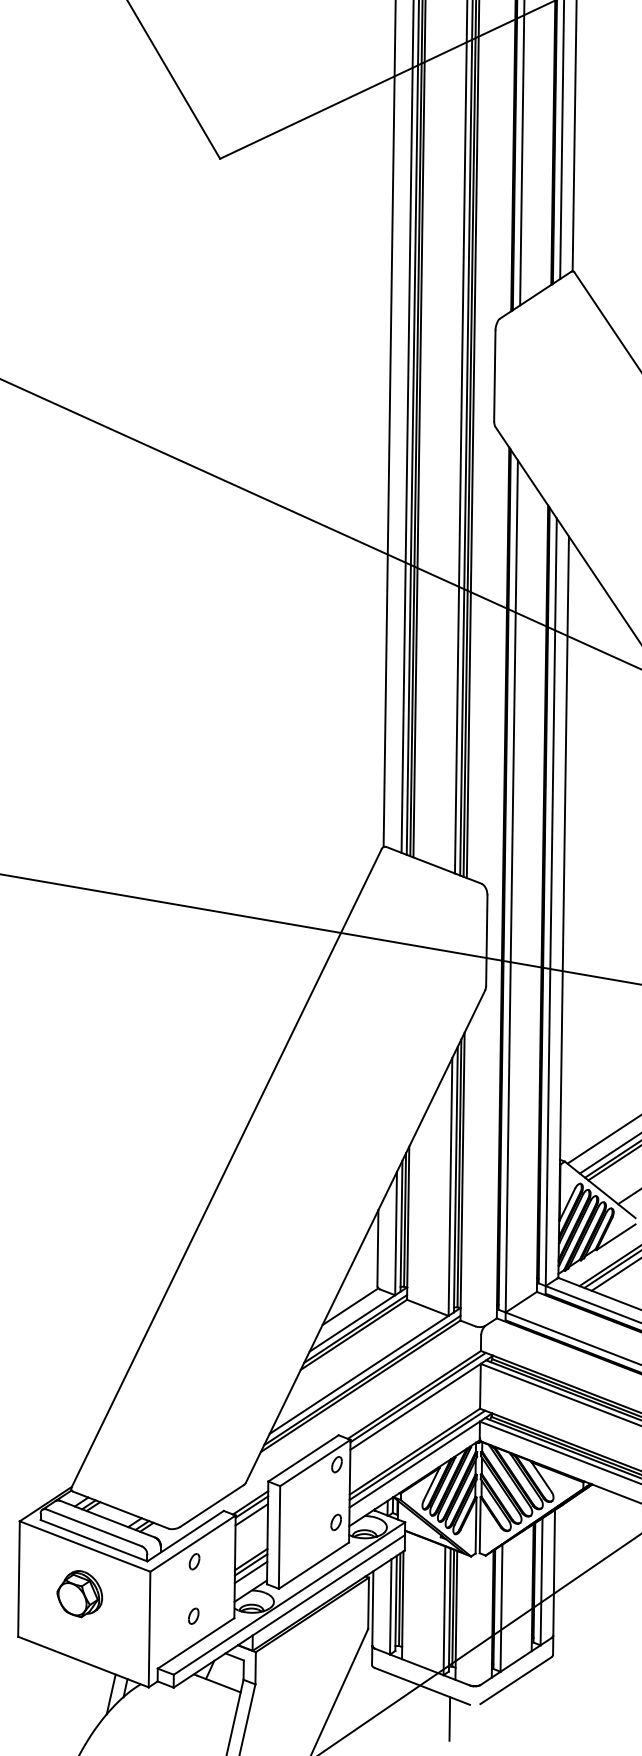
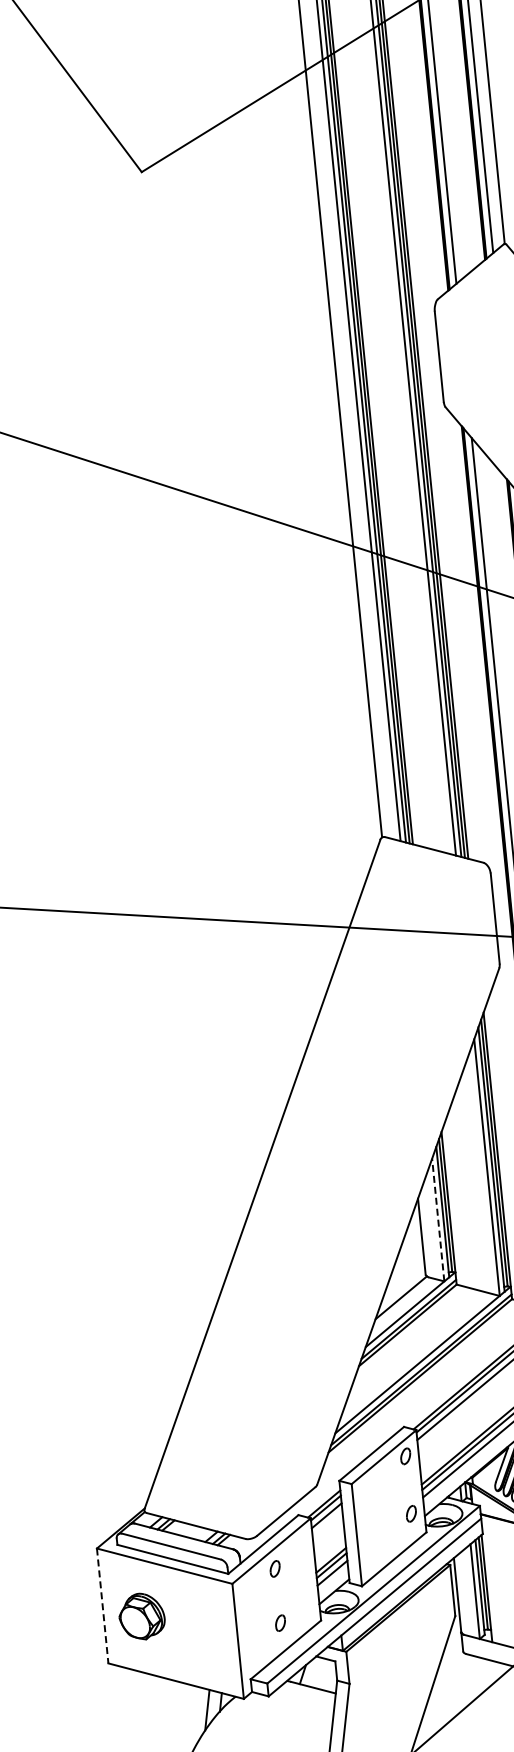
line: (396, 1233) -> (438, 1219), solid -> dashed
line: (19, 1579) -> (103, 1606), solid -> dashed
part: (79, 1594) -> (141, 1617), moved

